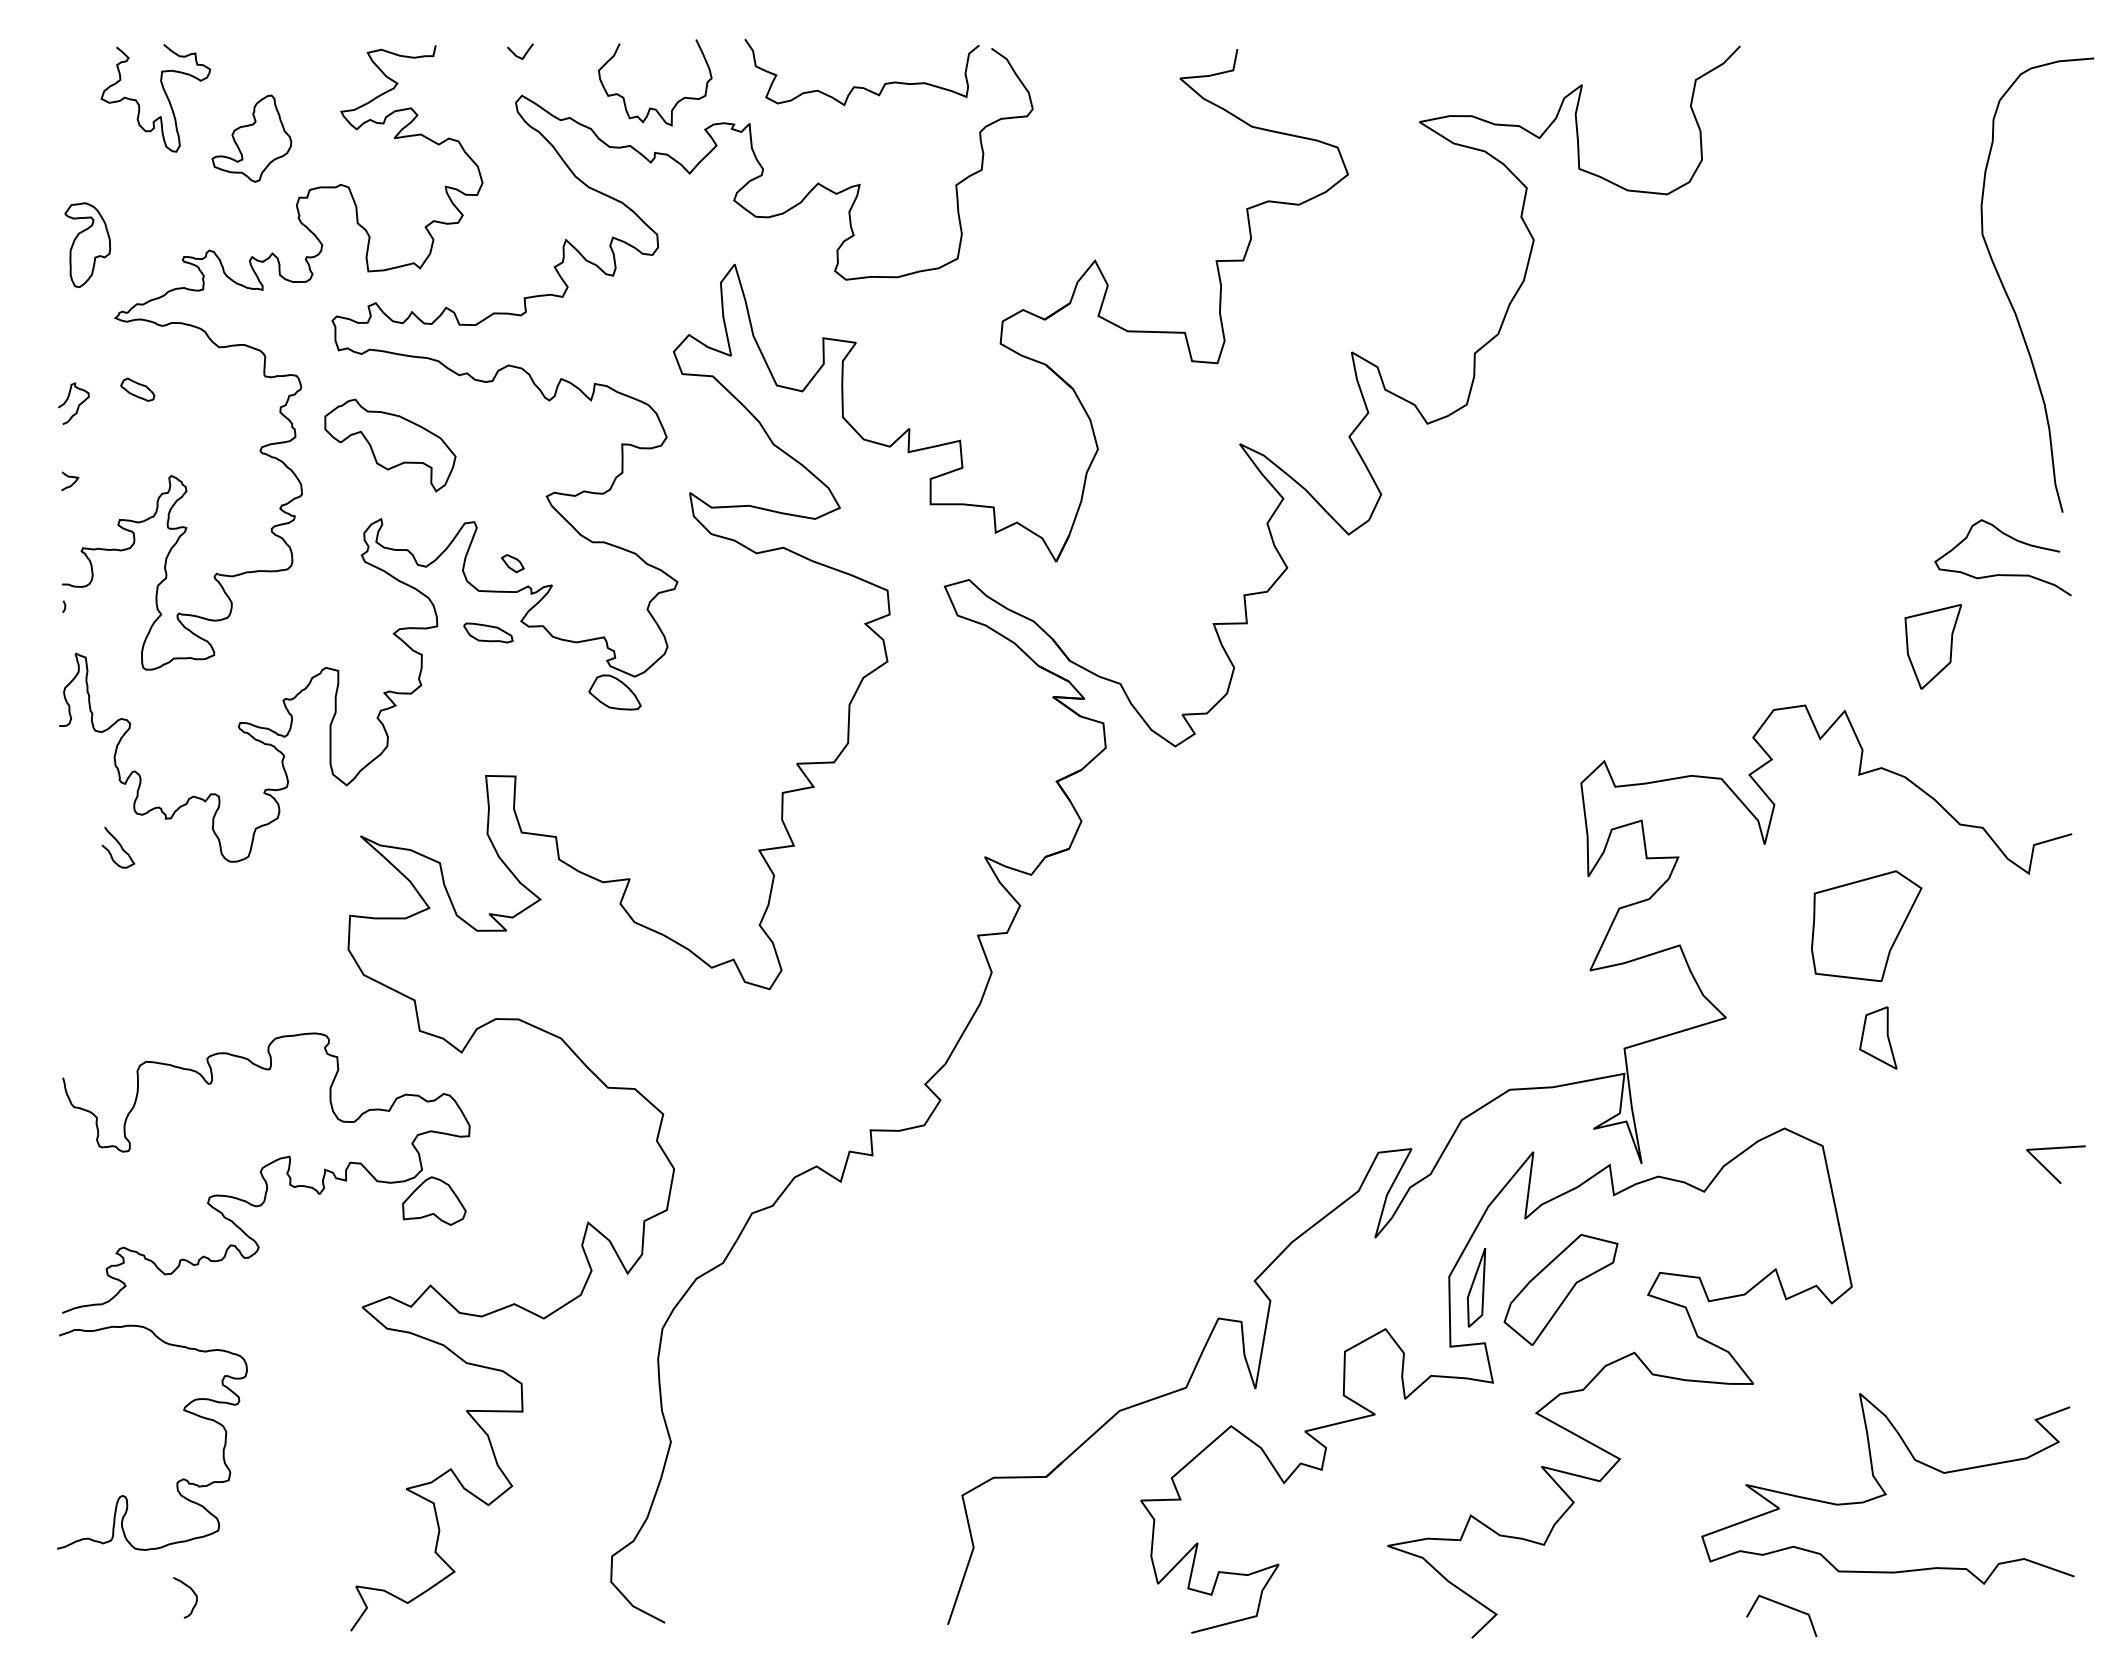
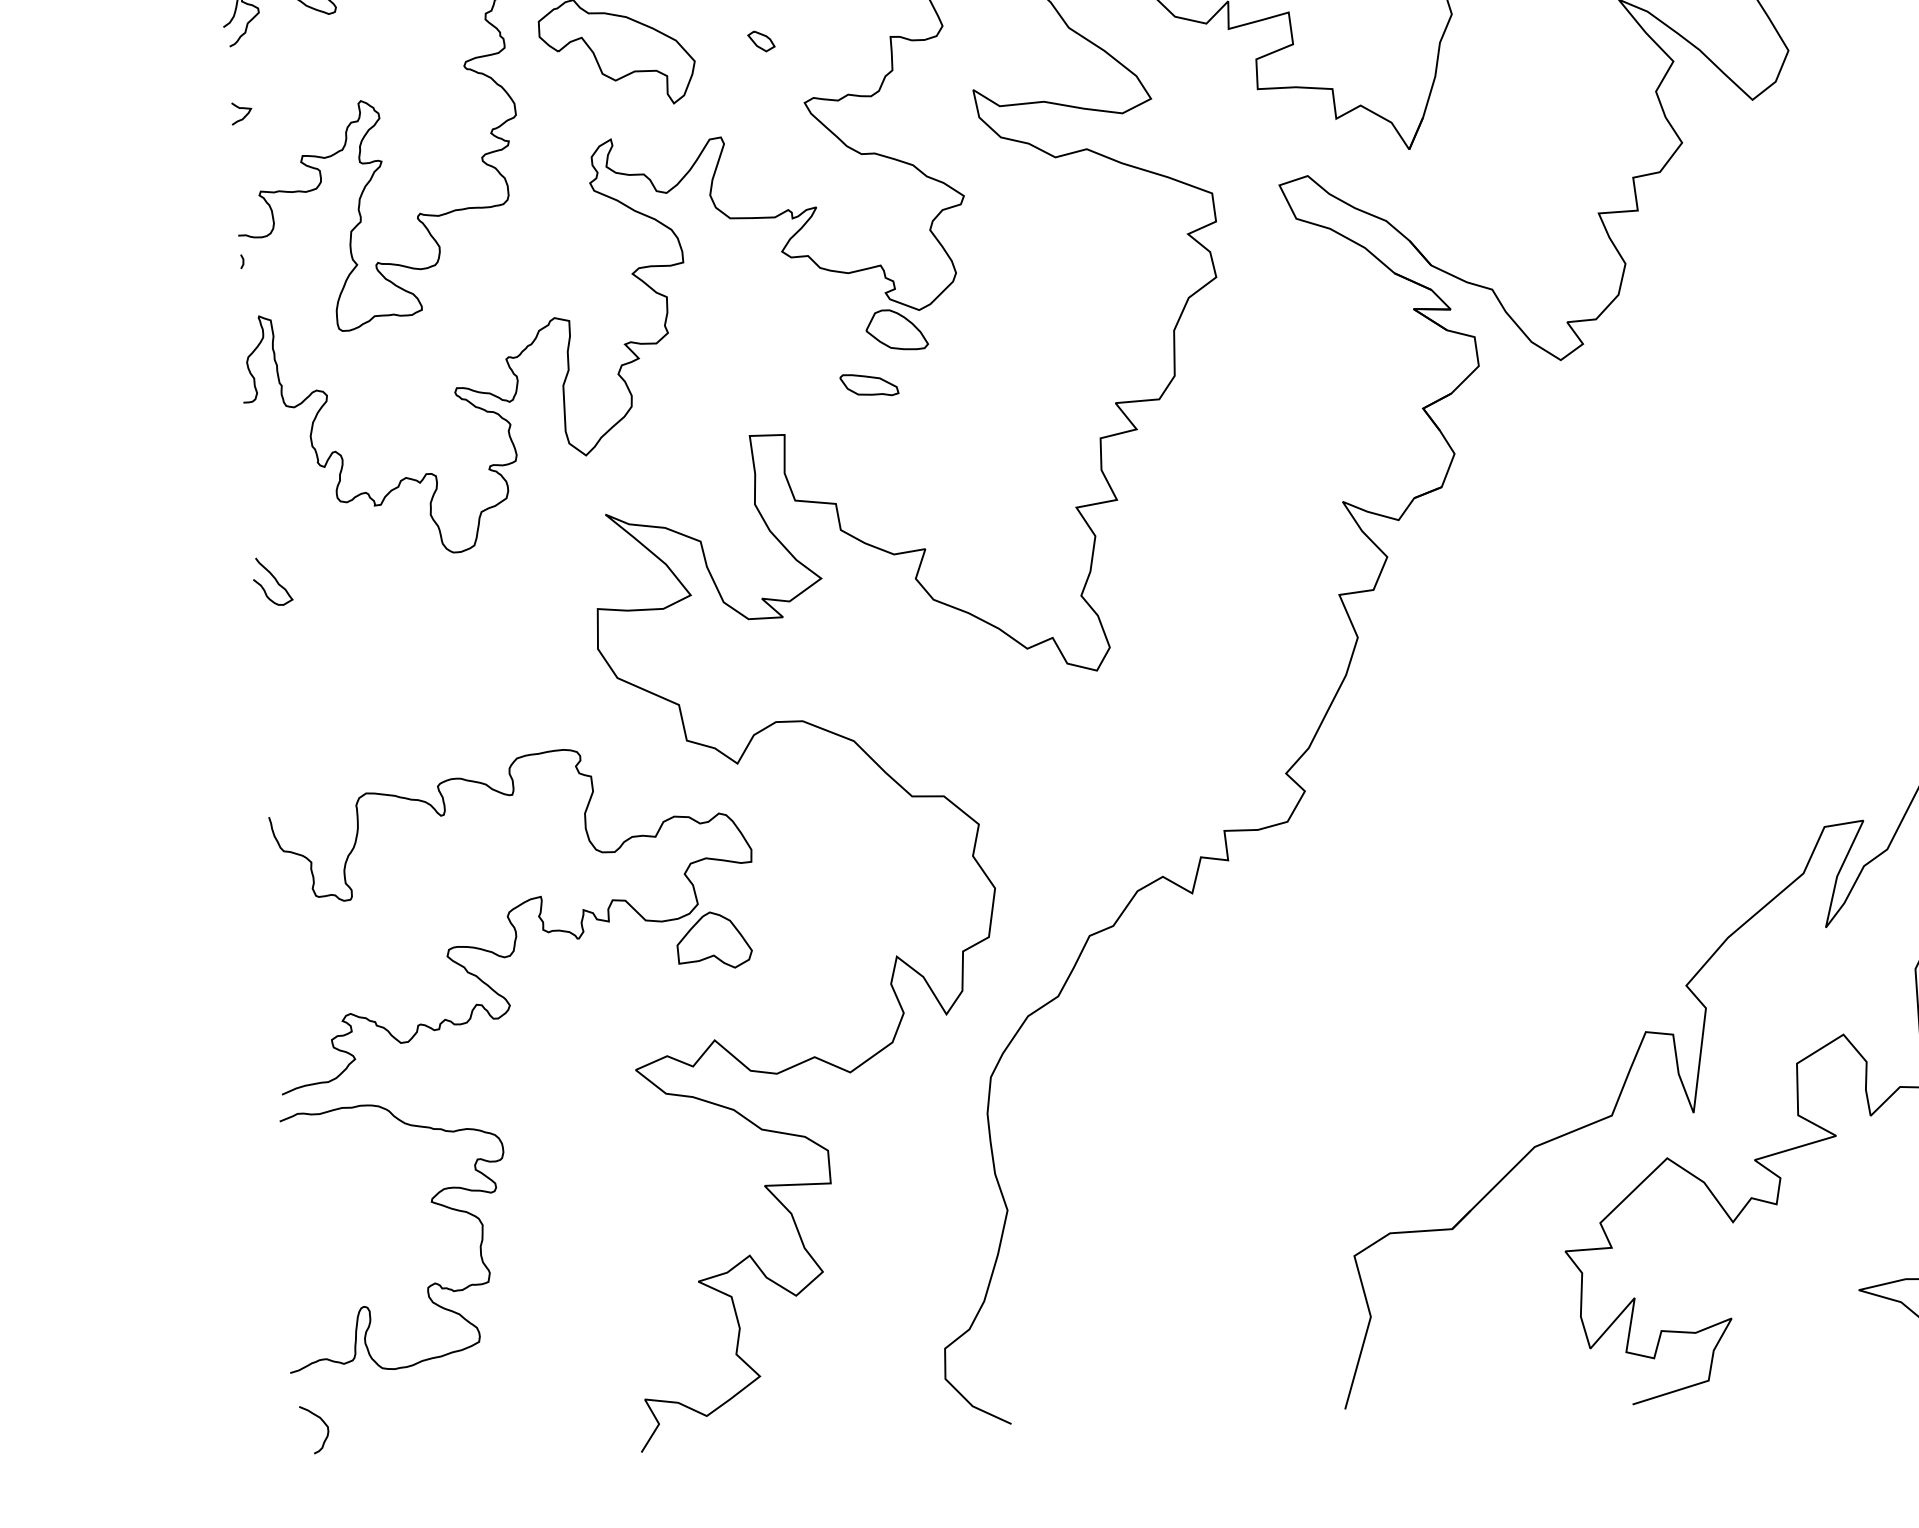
part: (512, 563) -> (761, 41), moved
part: (488, 632) -> (869, 384), moved
curve: (120, 847) -> (275, 581), moved
curve: (193, 1593) -> (323, 1424), moved

